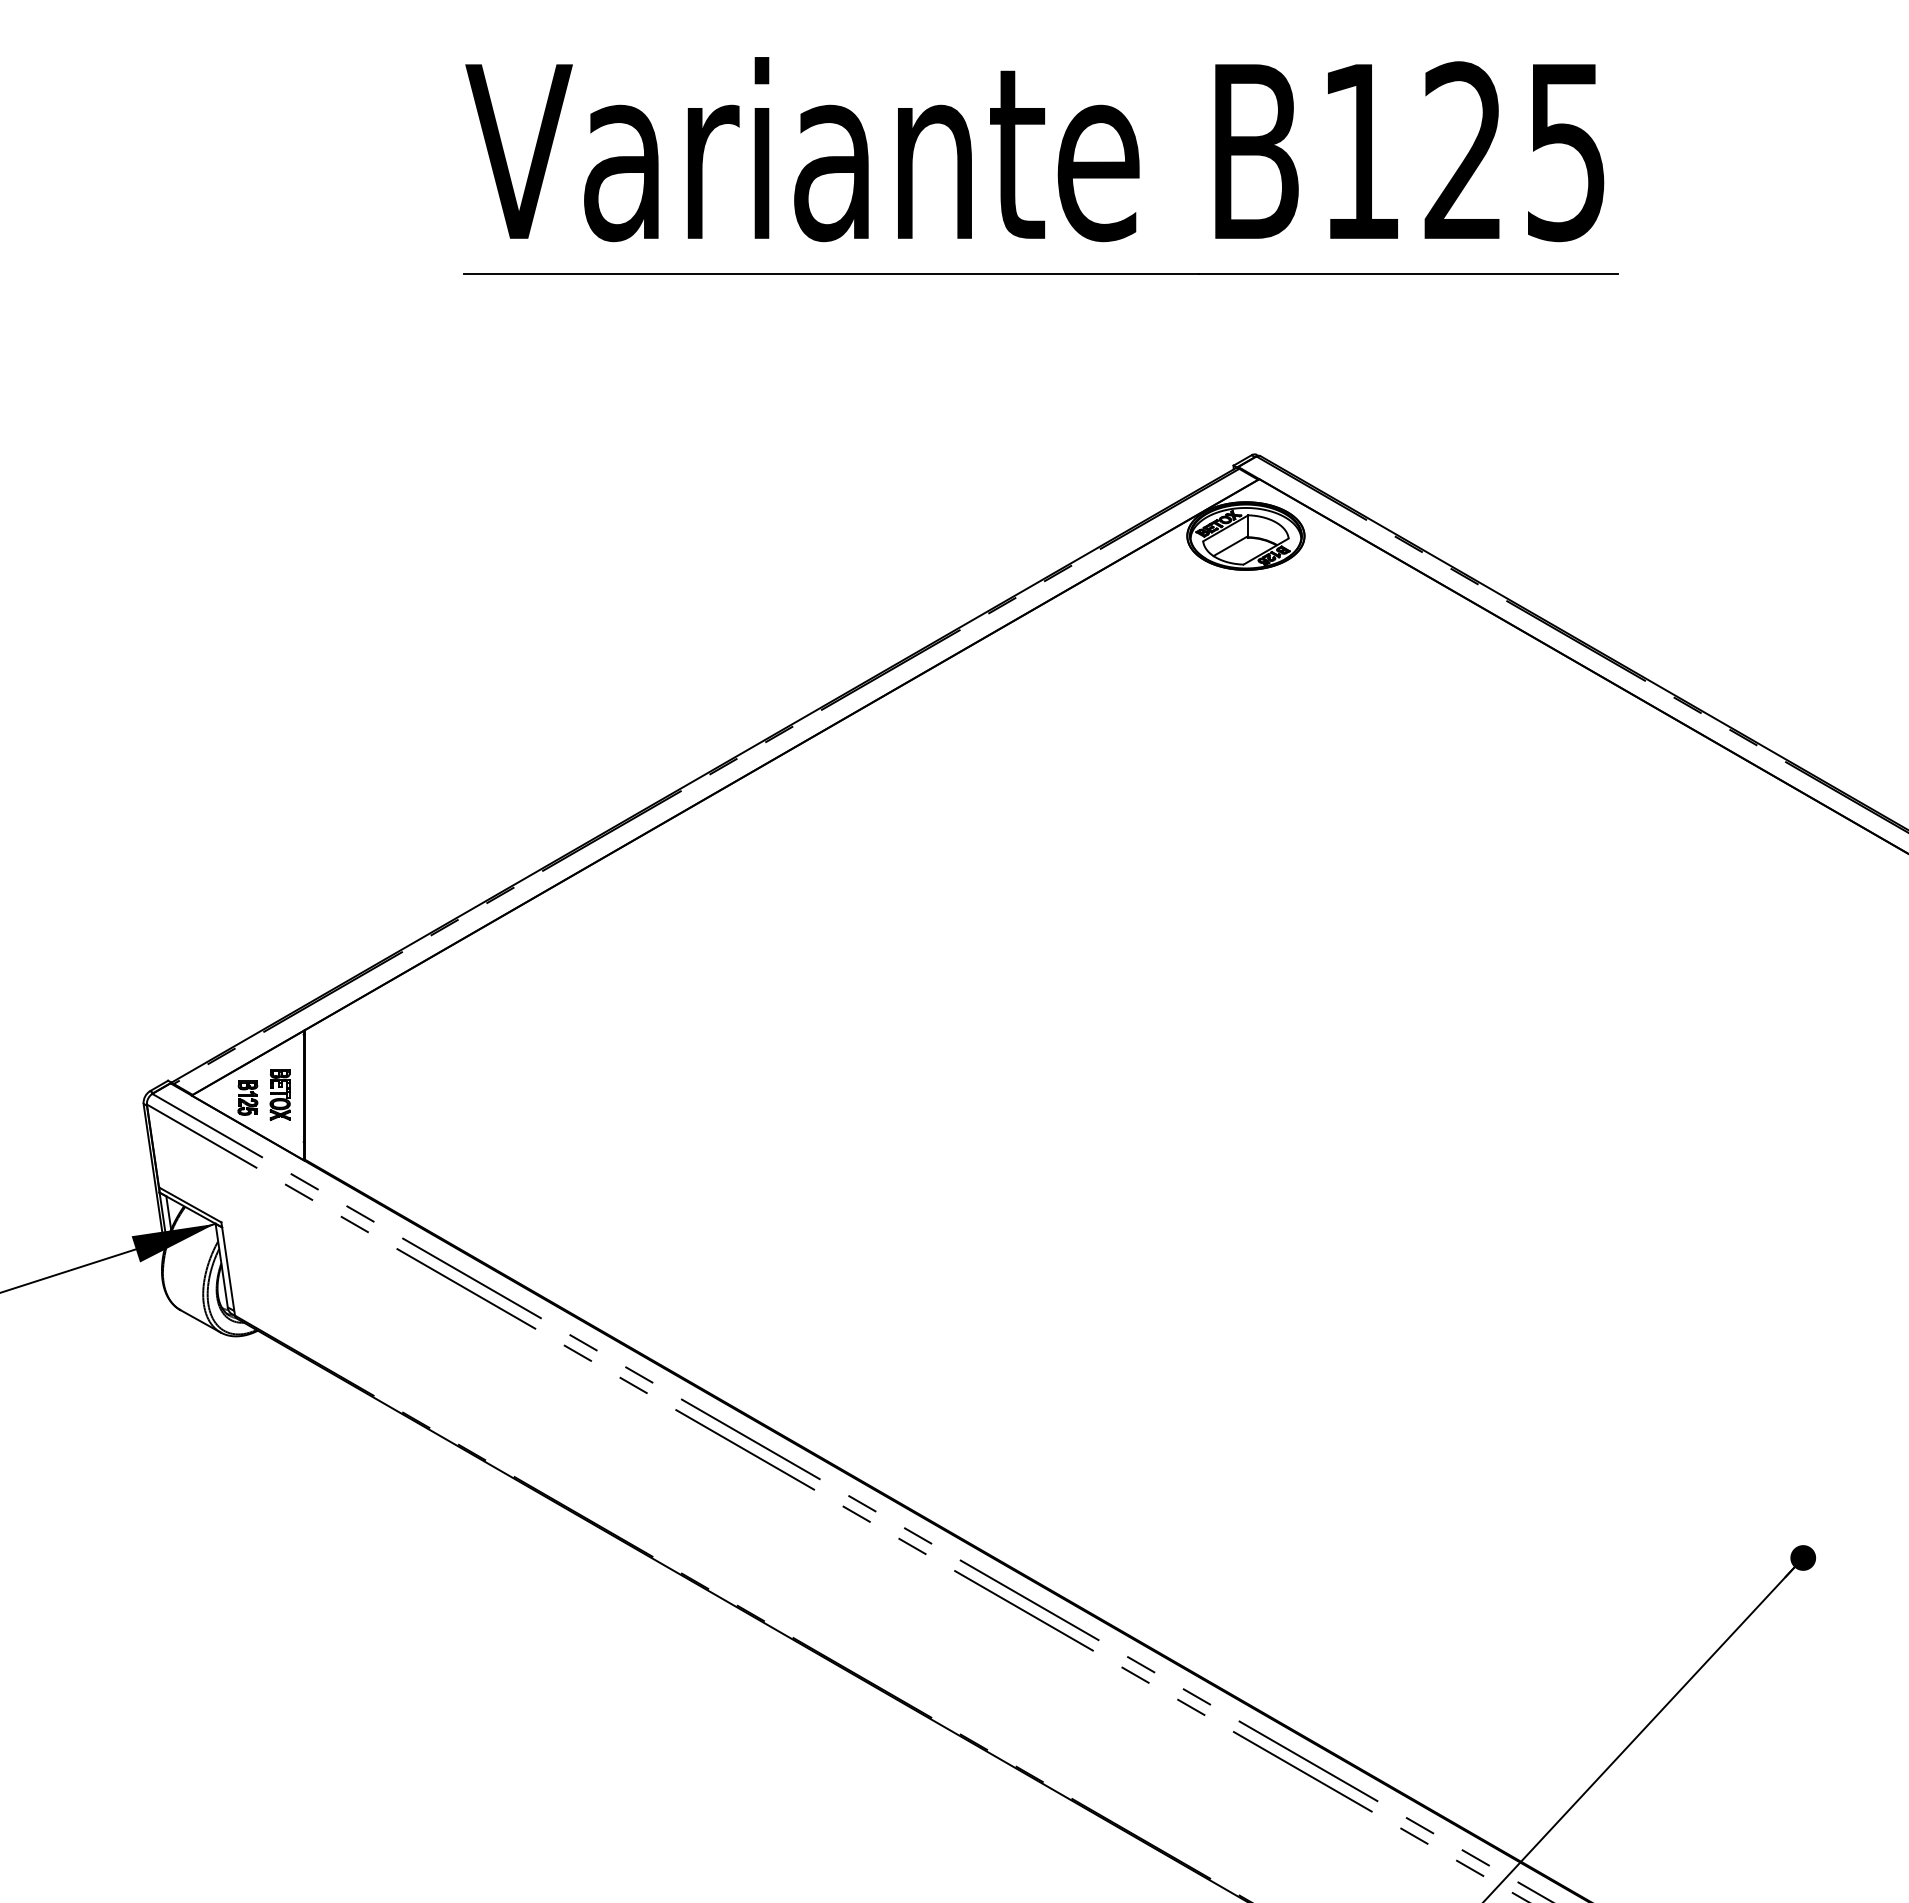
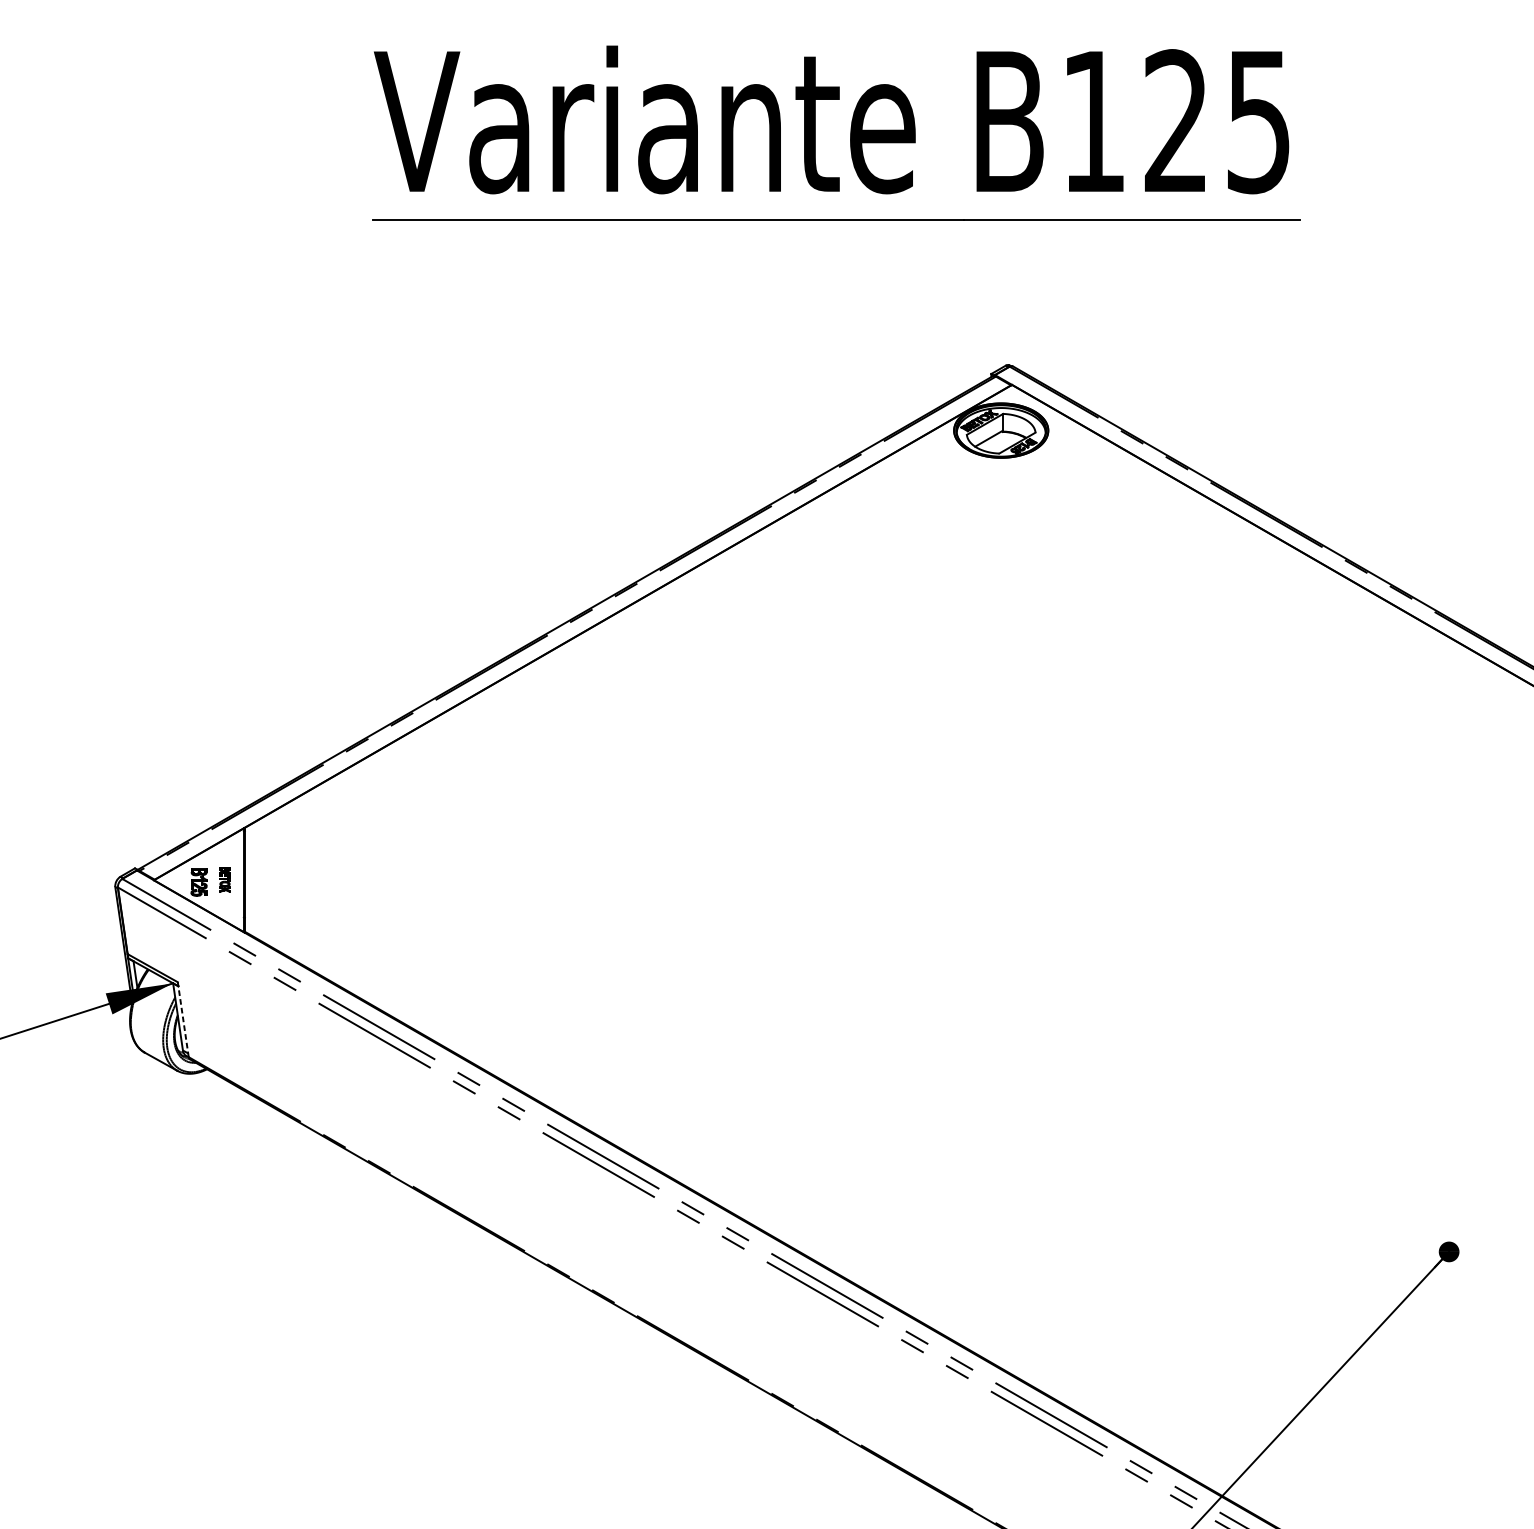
part: (279, 1094) -> (224, 879), size x0.6
line: (228, 1268) -> (183, 1019), solid -> dashed

